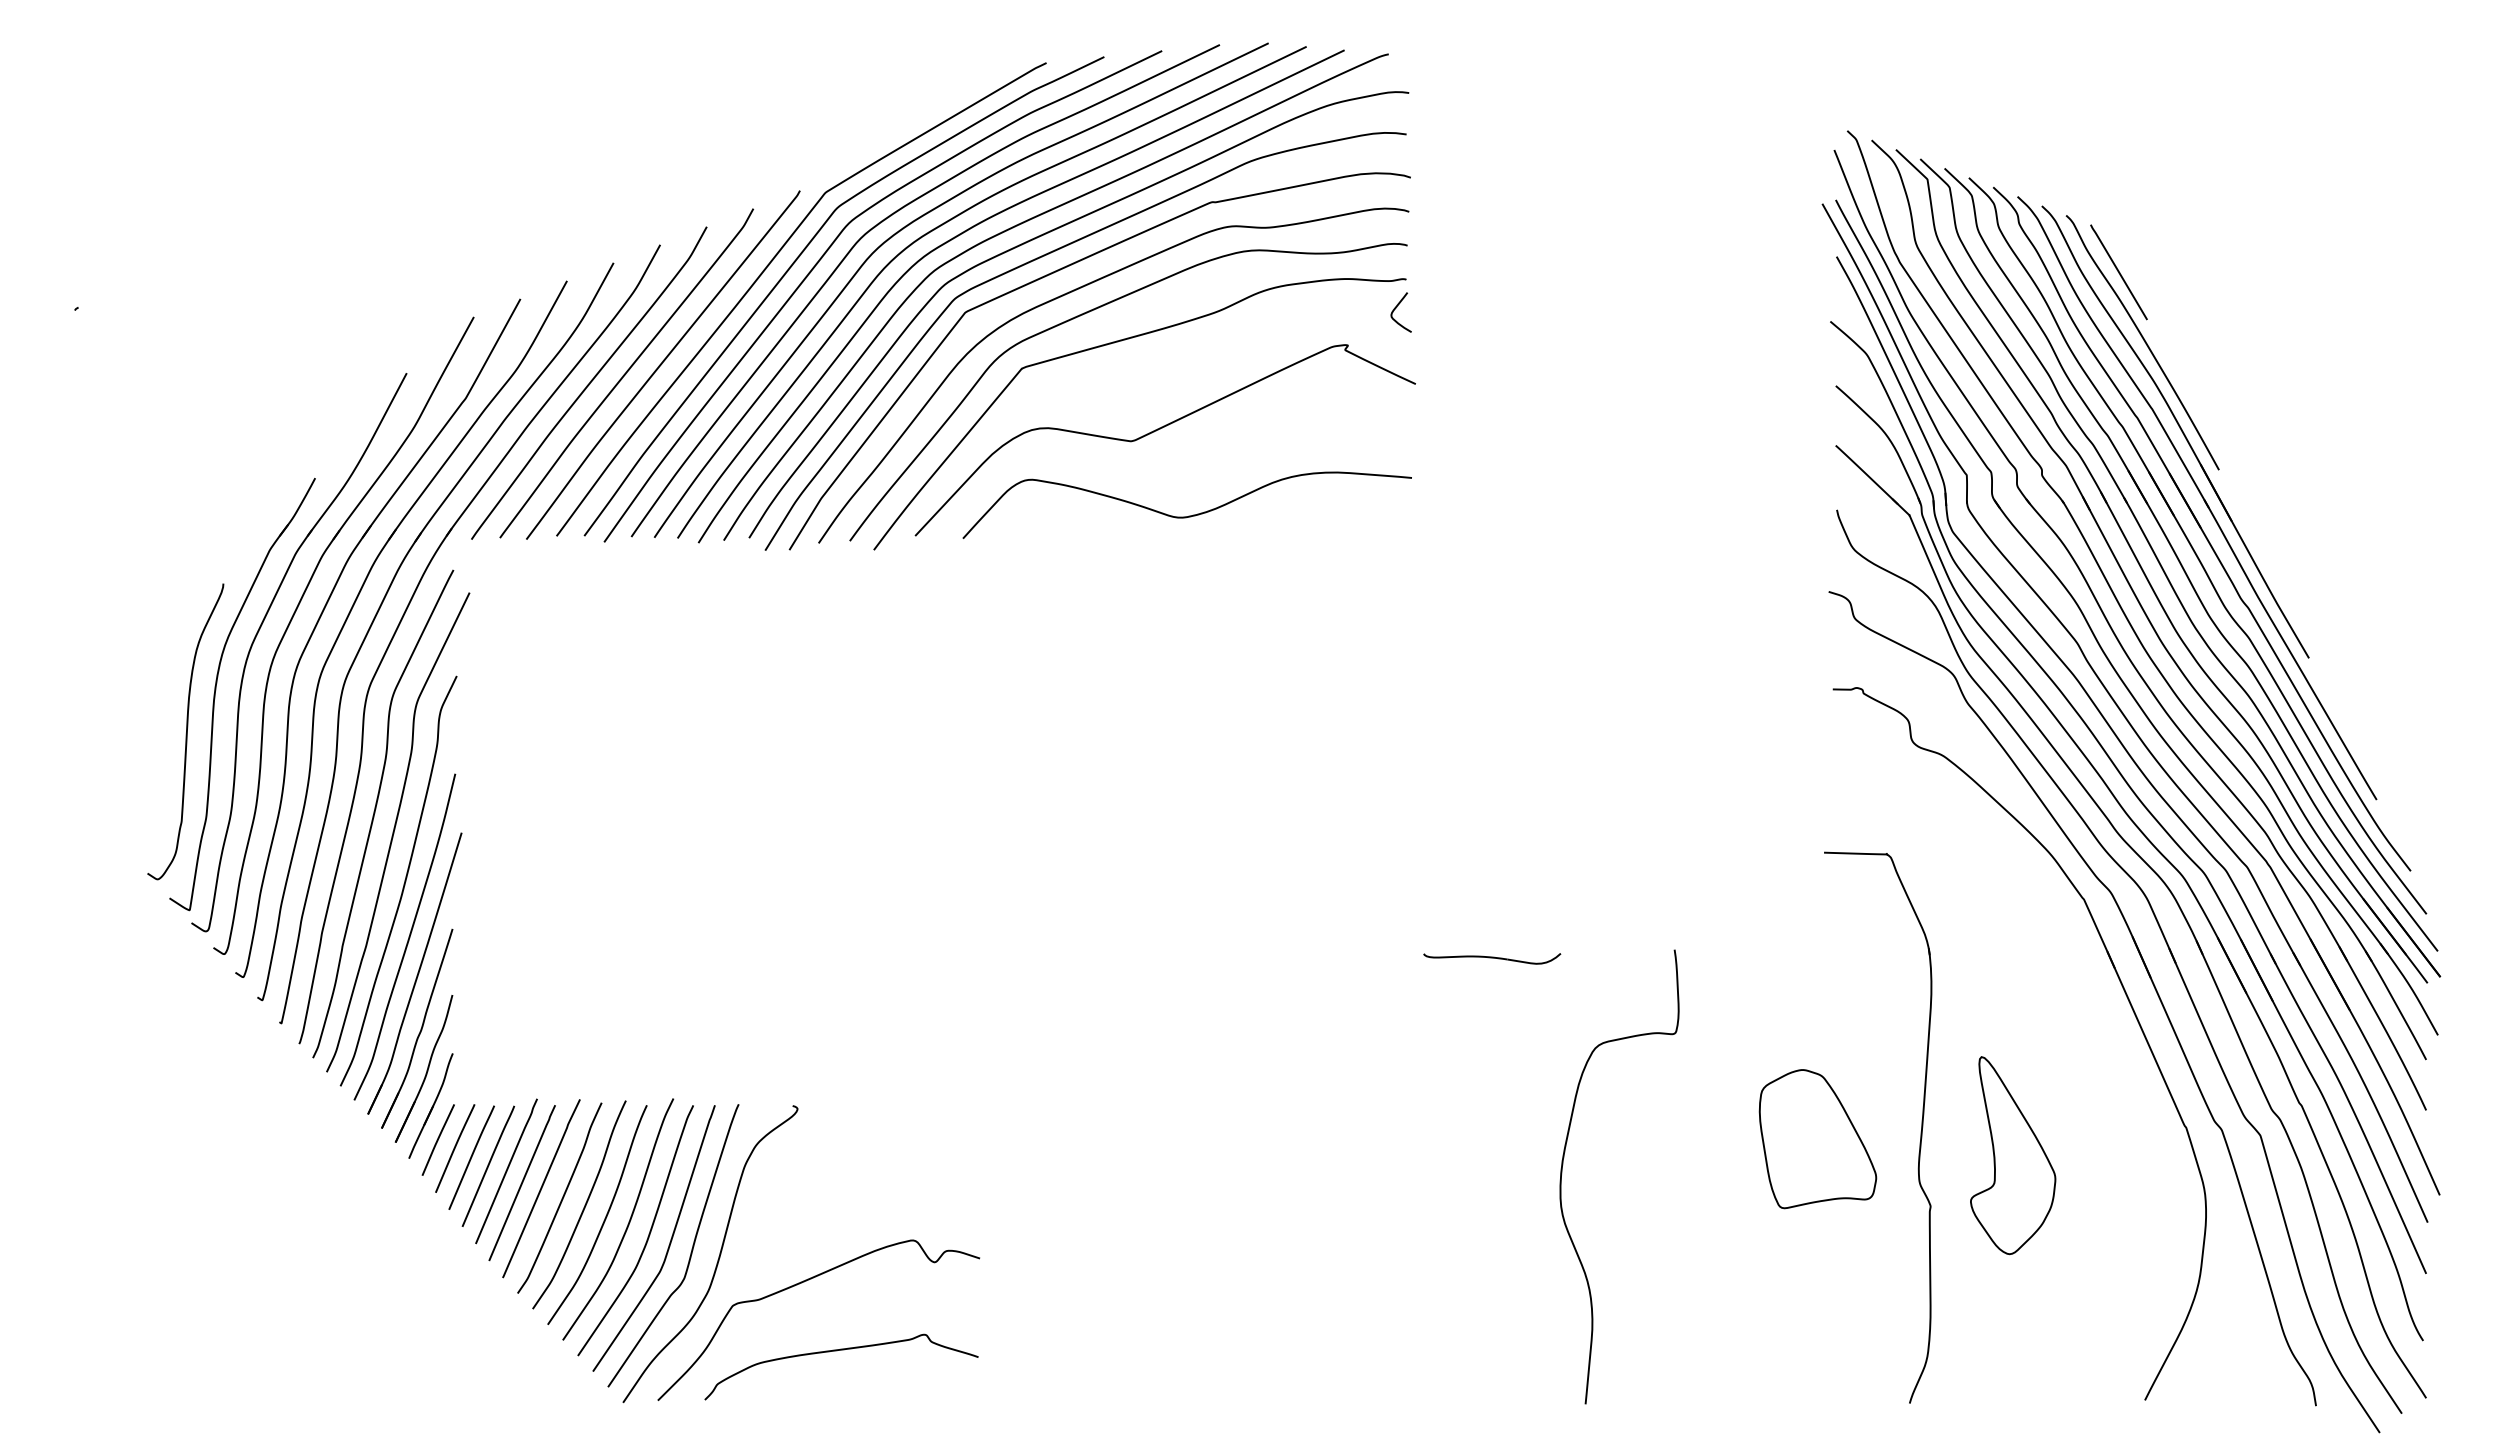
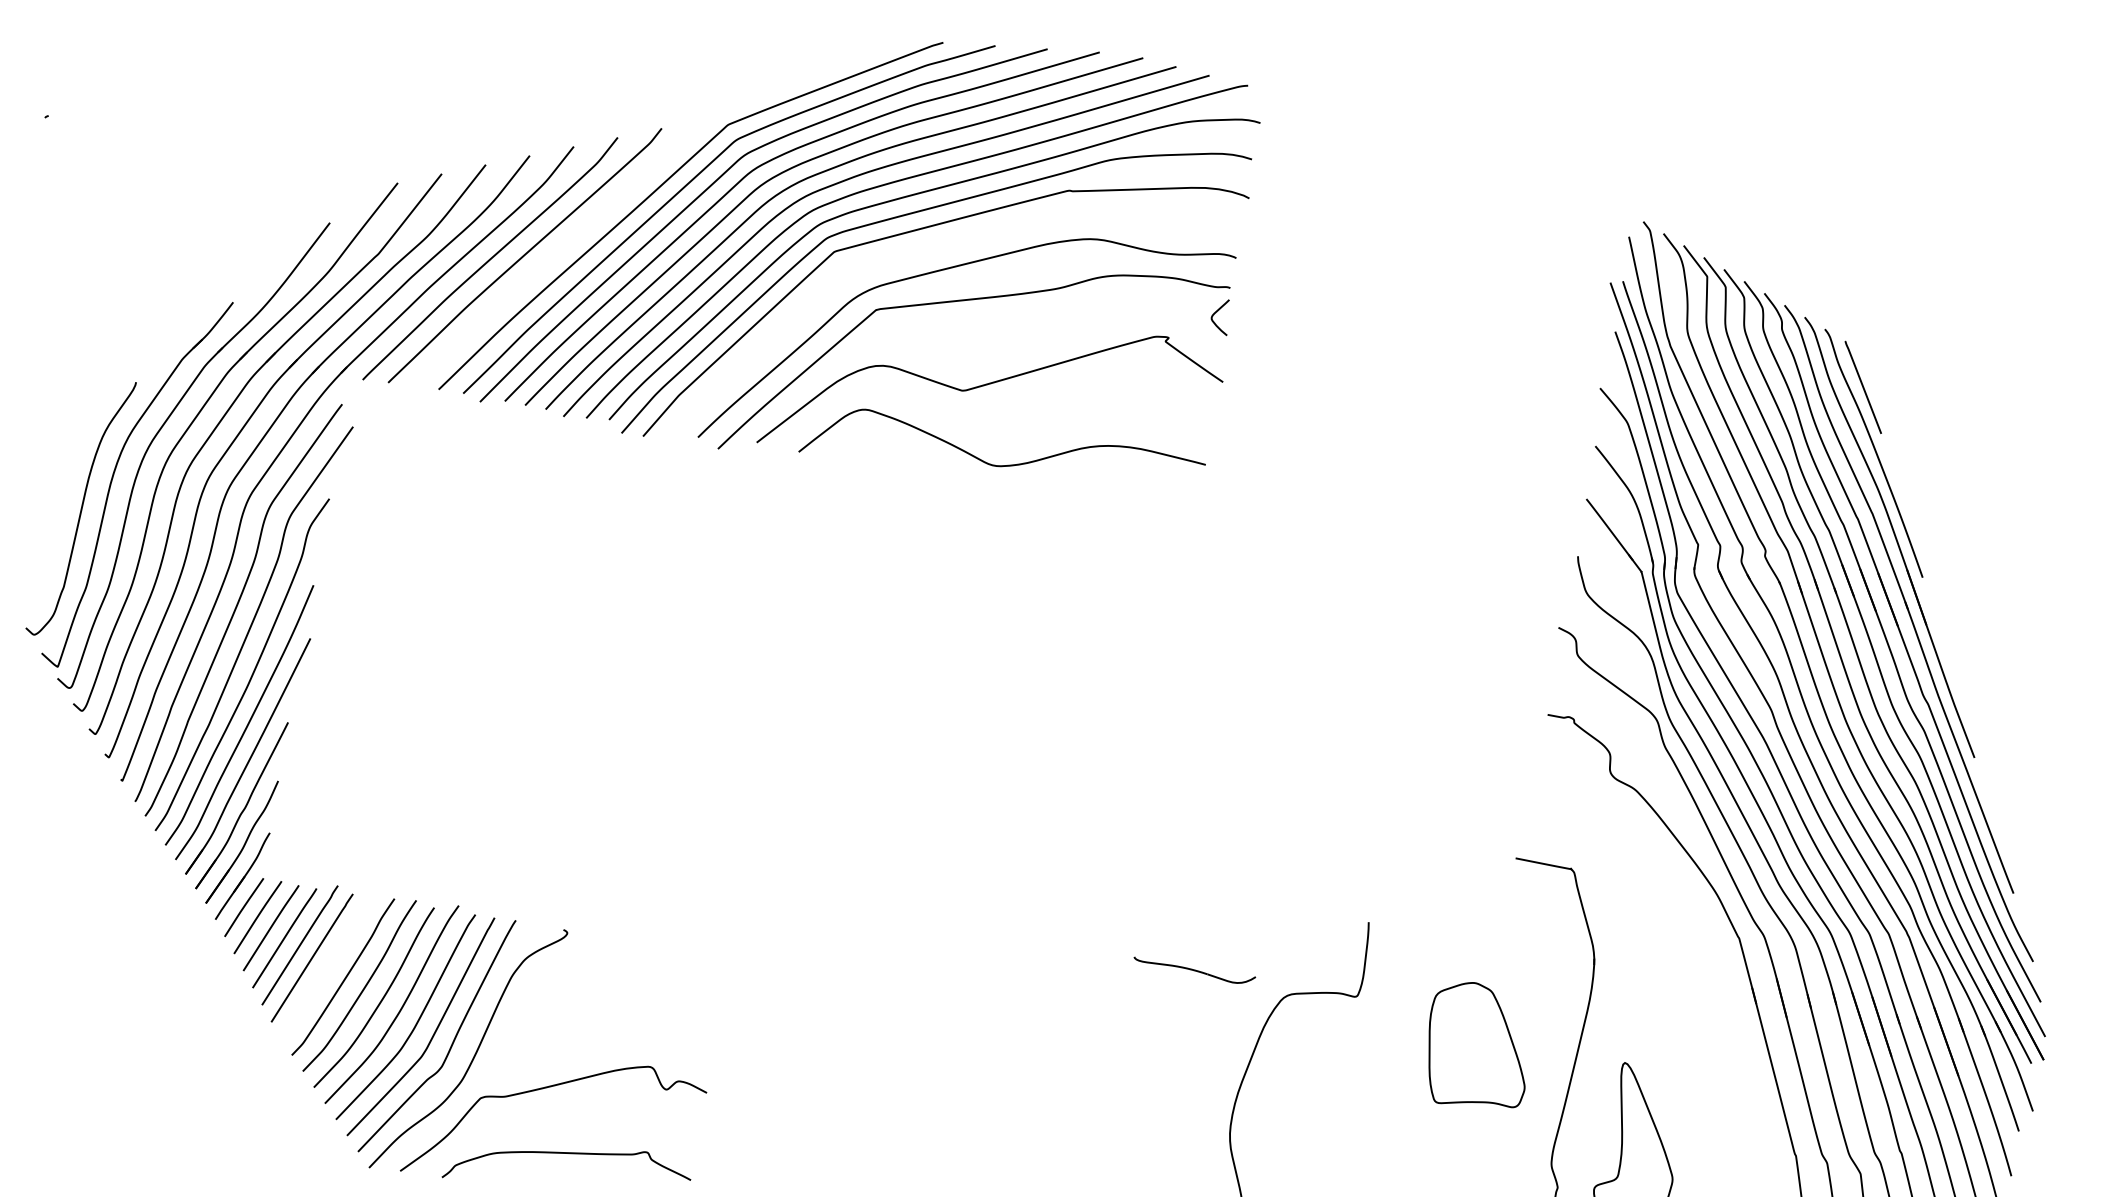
curve: (1079, 289) -> (938, 248), removed
curve: (662, 364) -> (558, 253), removed
part: (1492, 958) -> (1194, 971), moved
part: (1817, 1139) -> (1478, 1046), moved
curve: (541, 1188) -> (328, 965), removed

